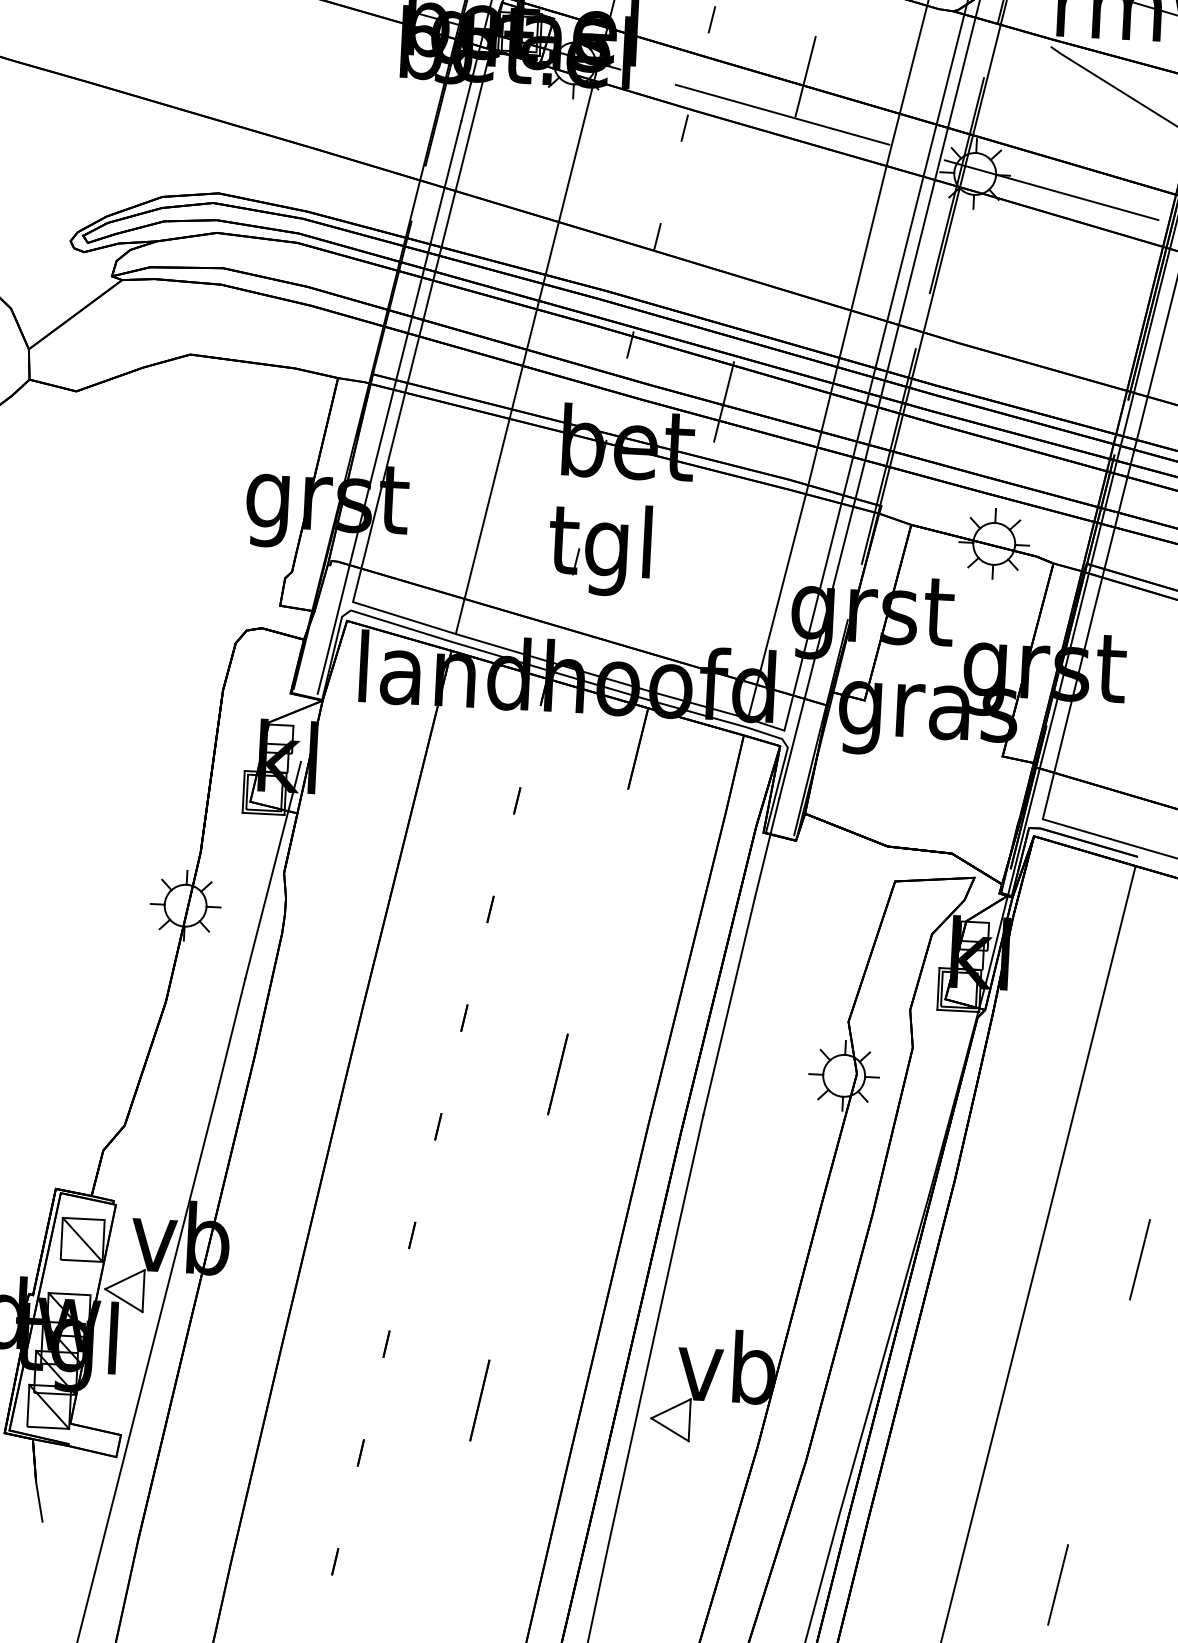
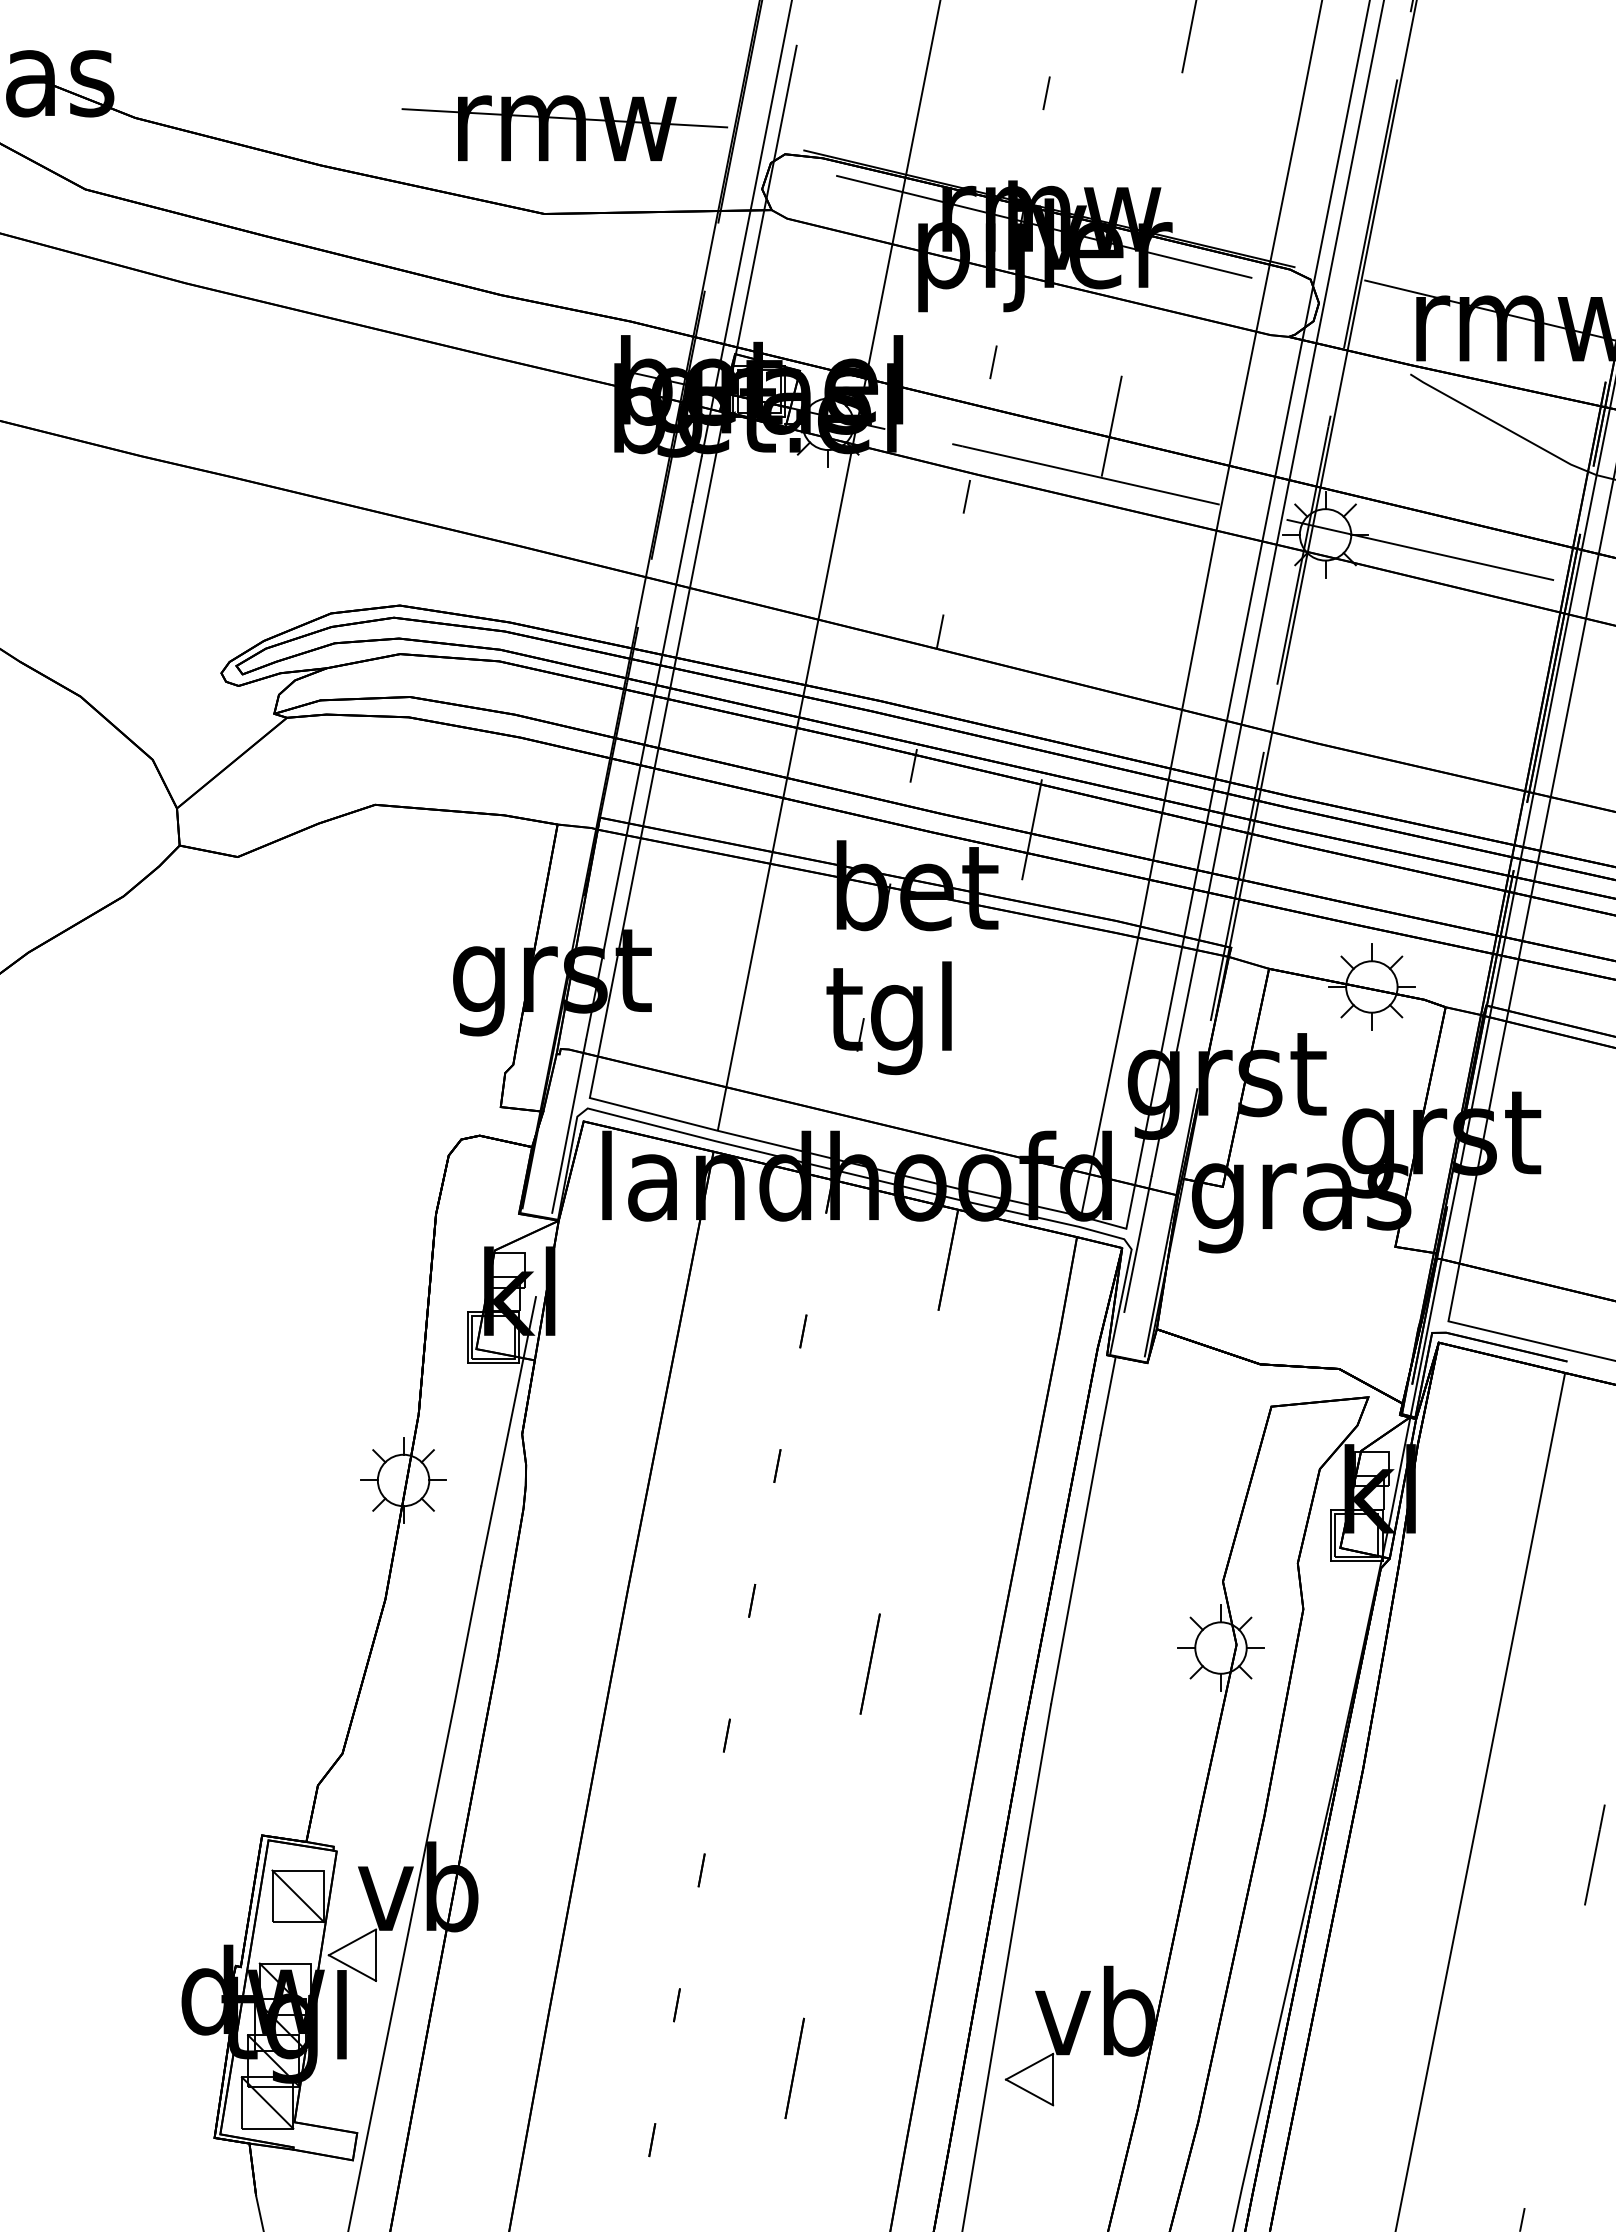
line: (775, 815) -> (1120, 1333), removed

